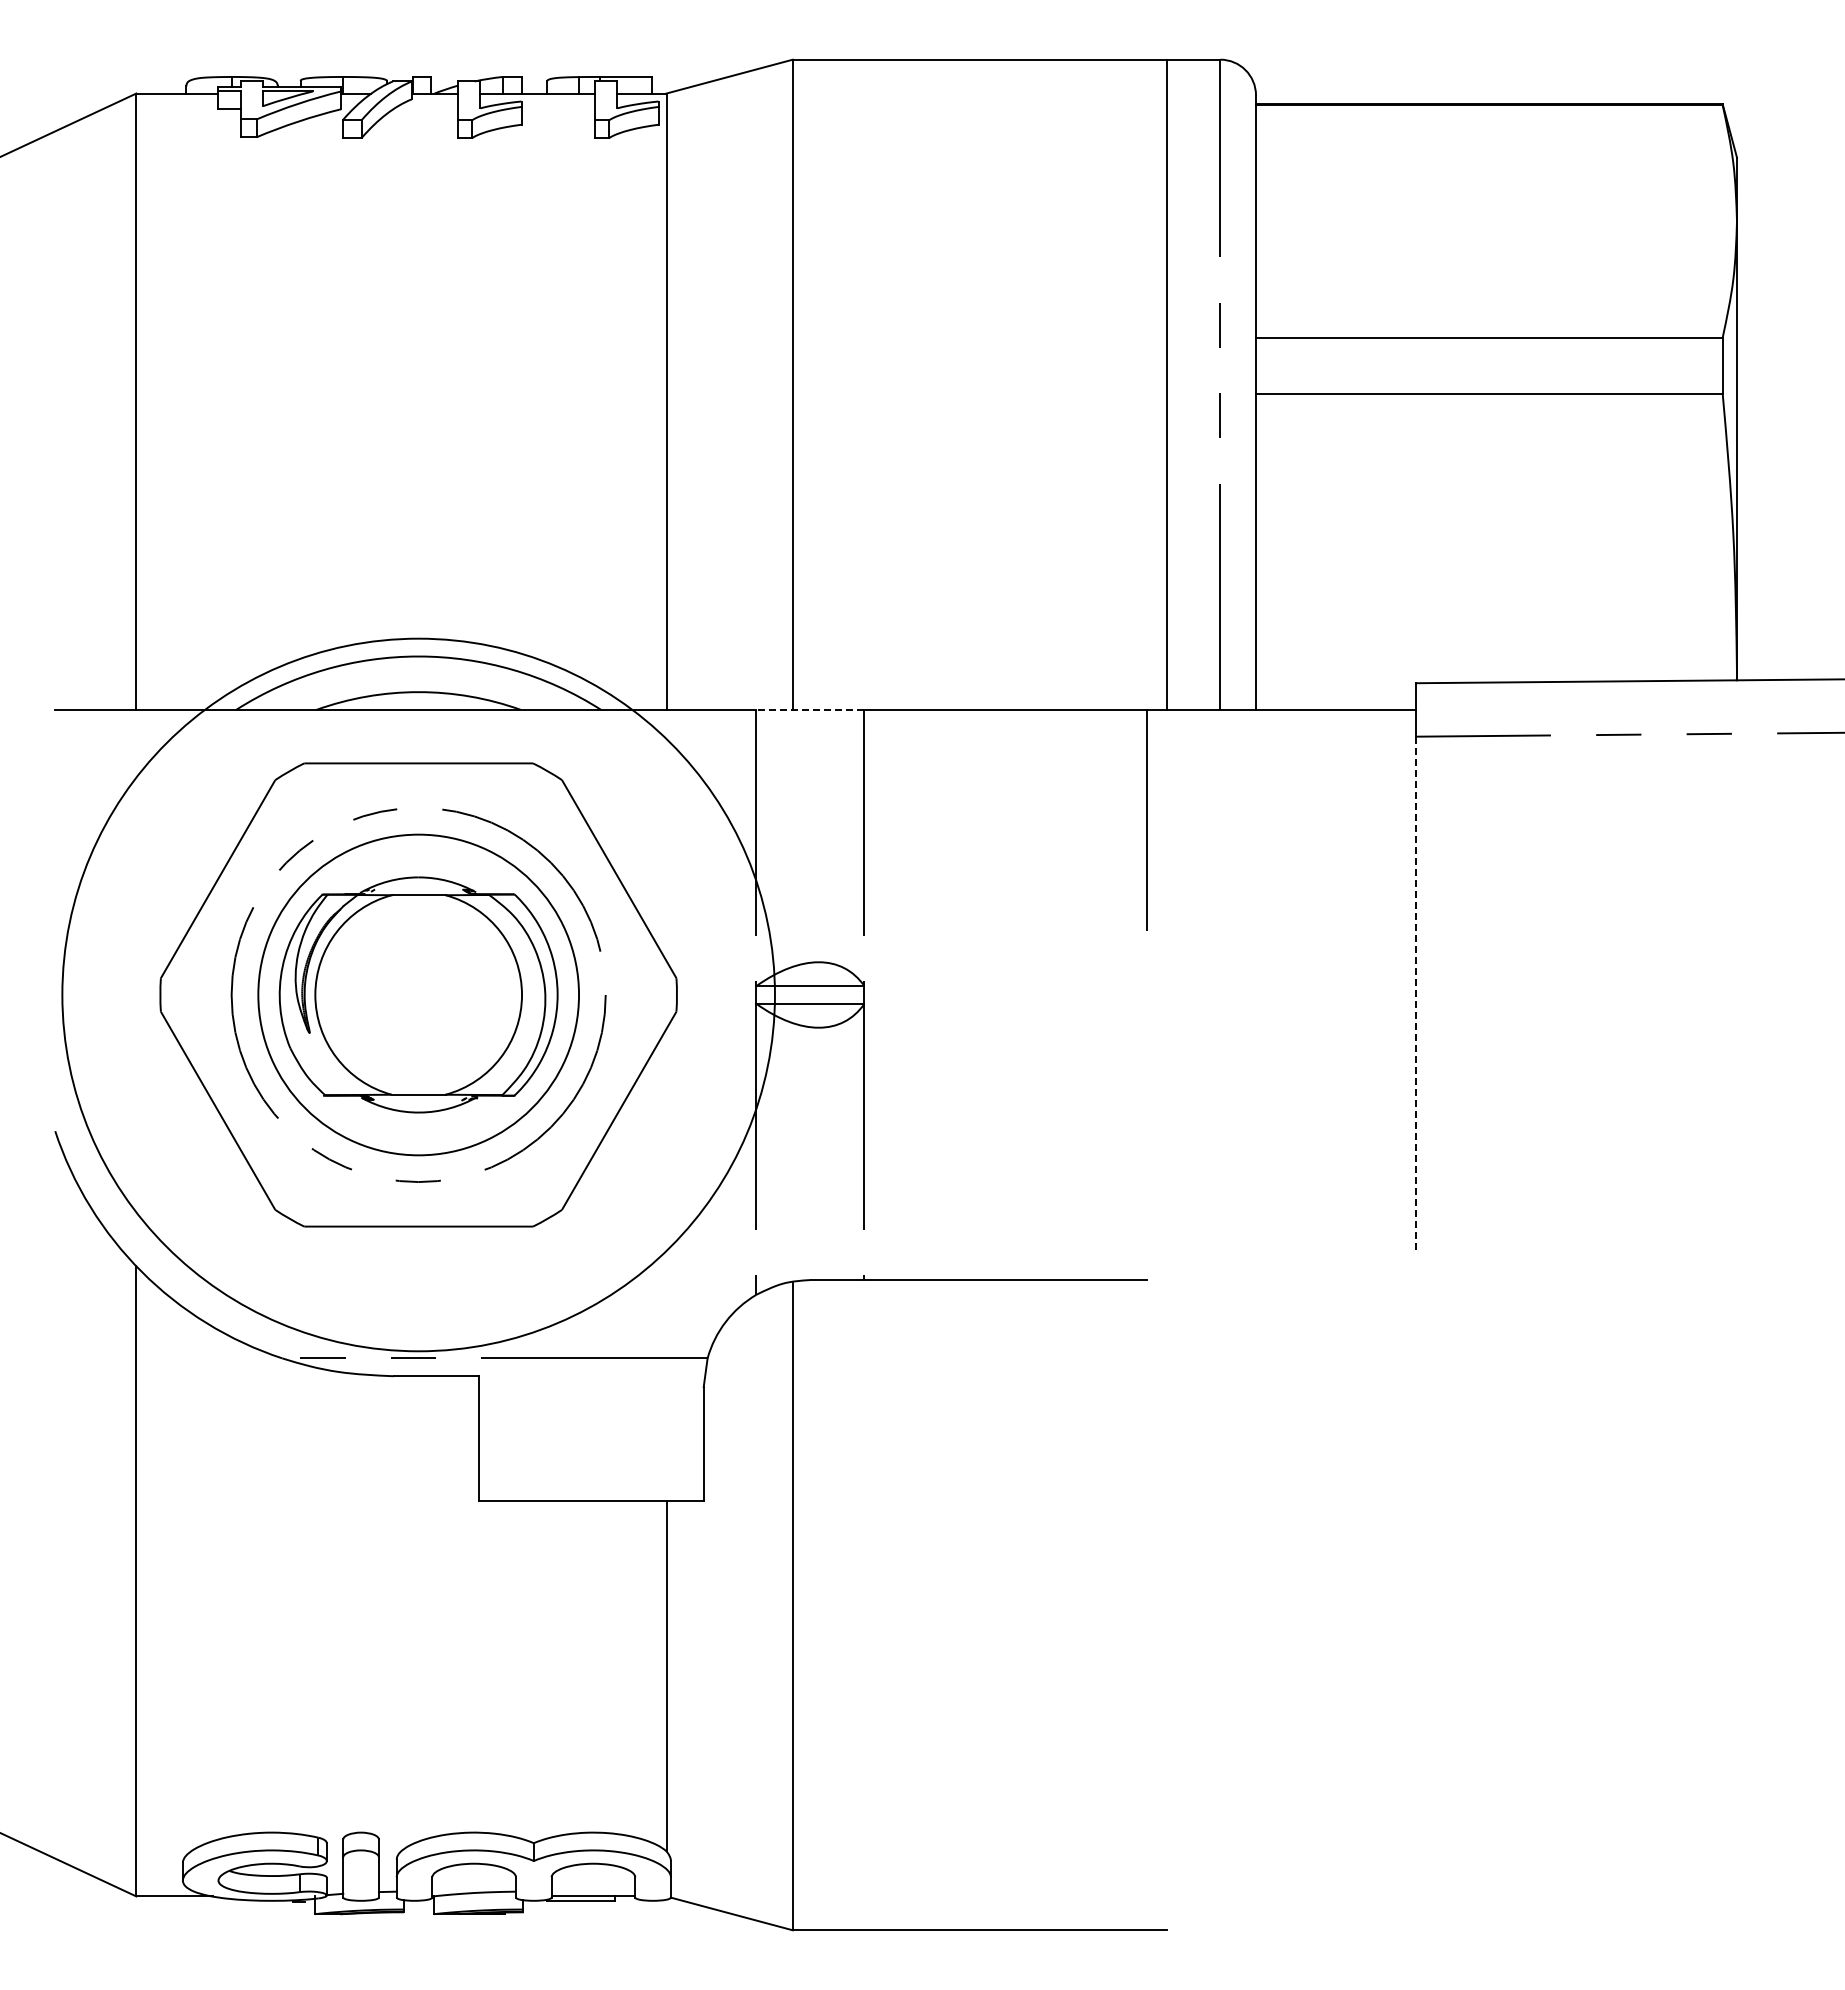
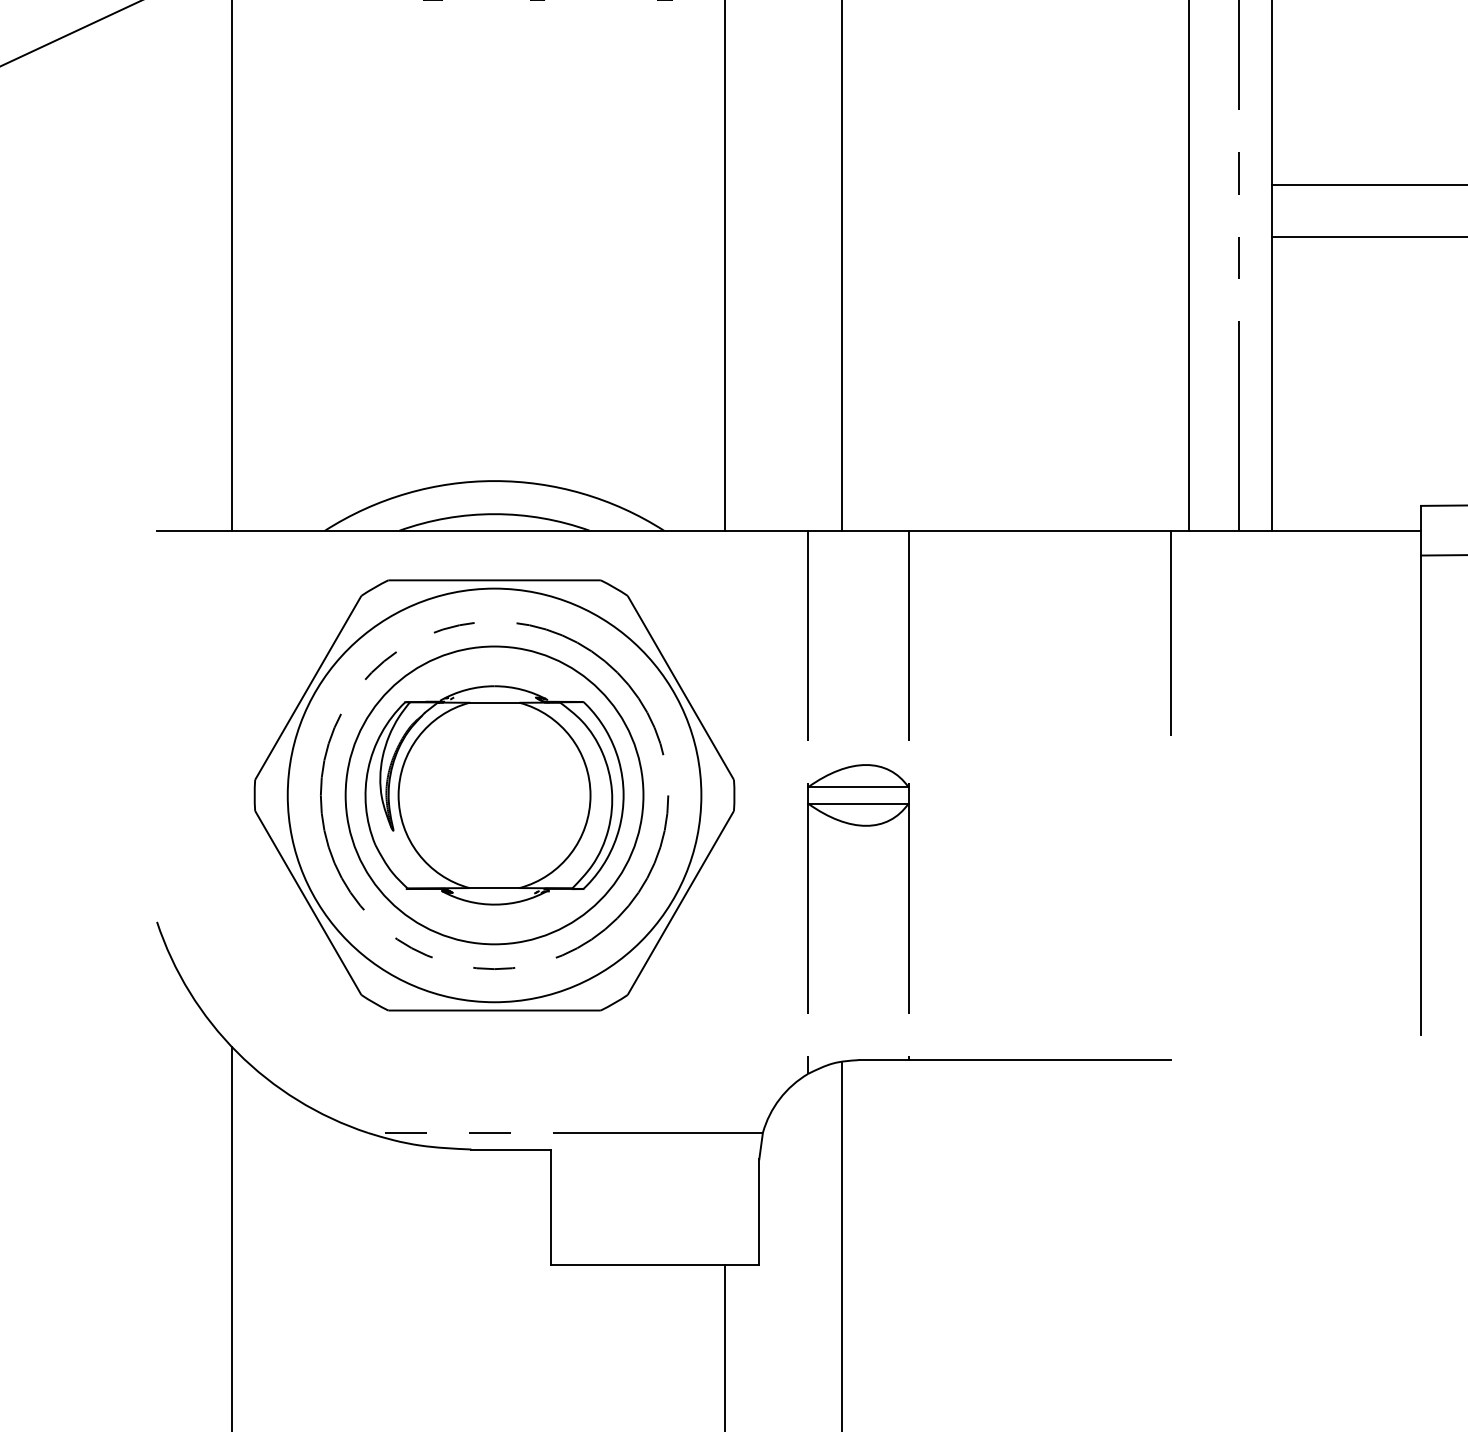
line: (810, 709) -> (858, 530), dashed -> solid
circle: (418, 994) -> (494, 794), size x0.62
line: (1416, 995) -> (1421, 795), dashed -> solid

